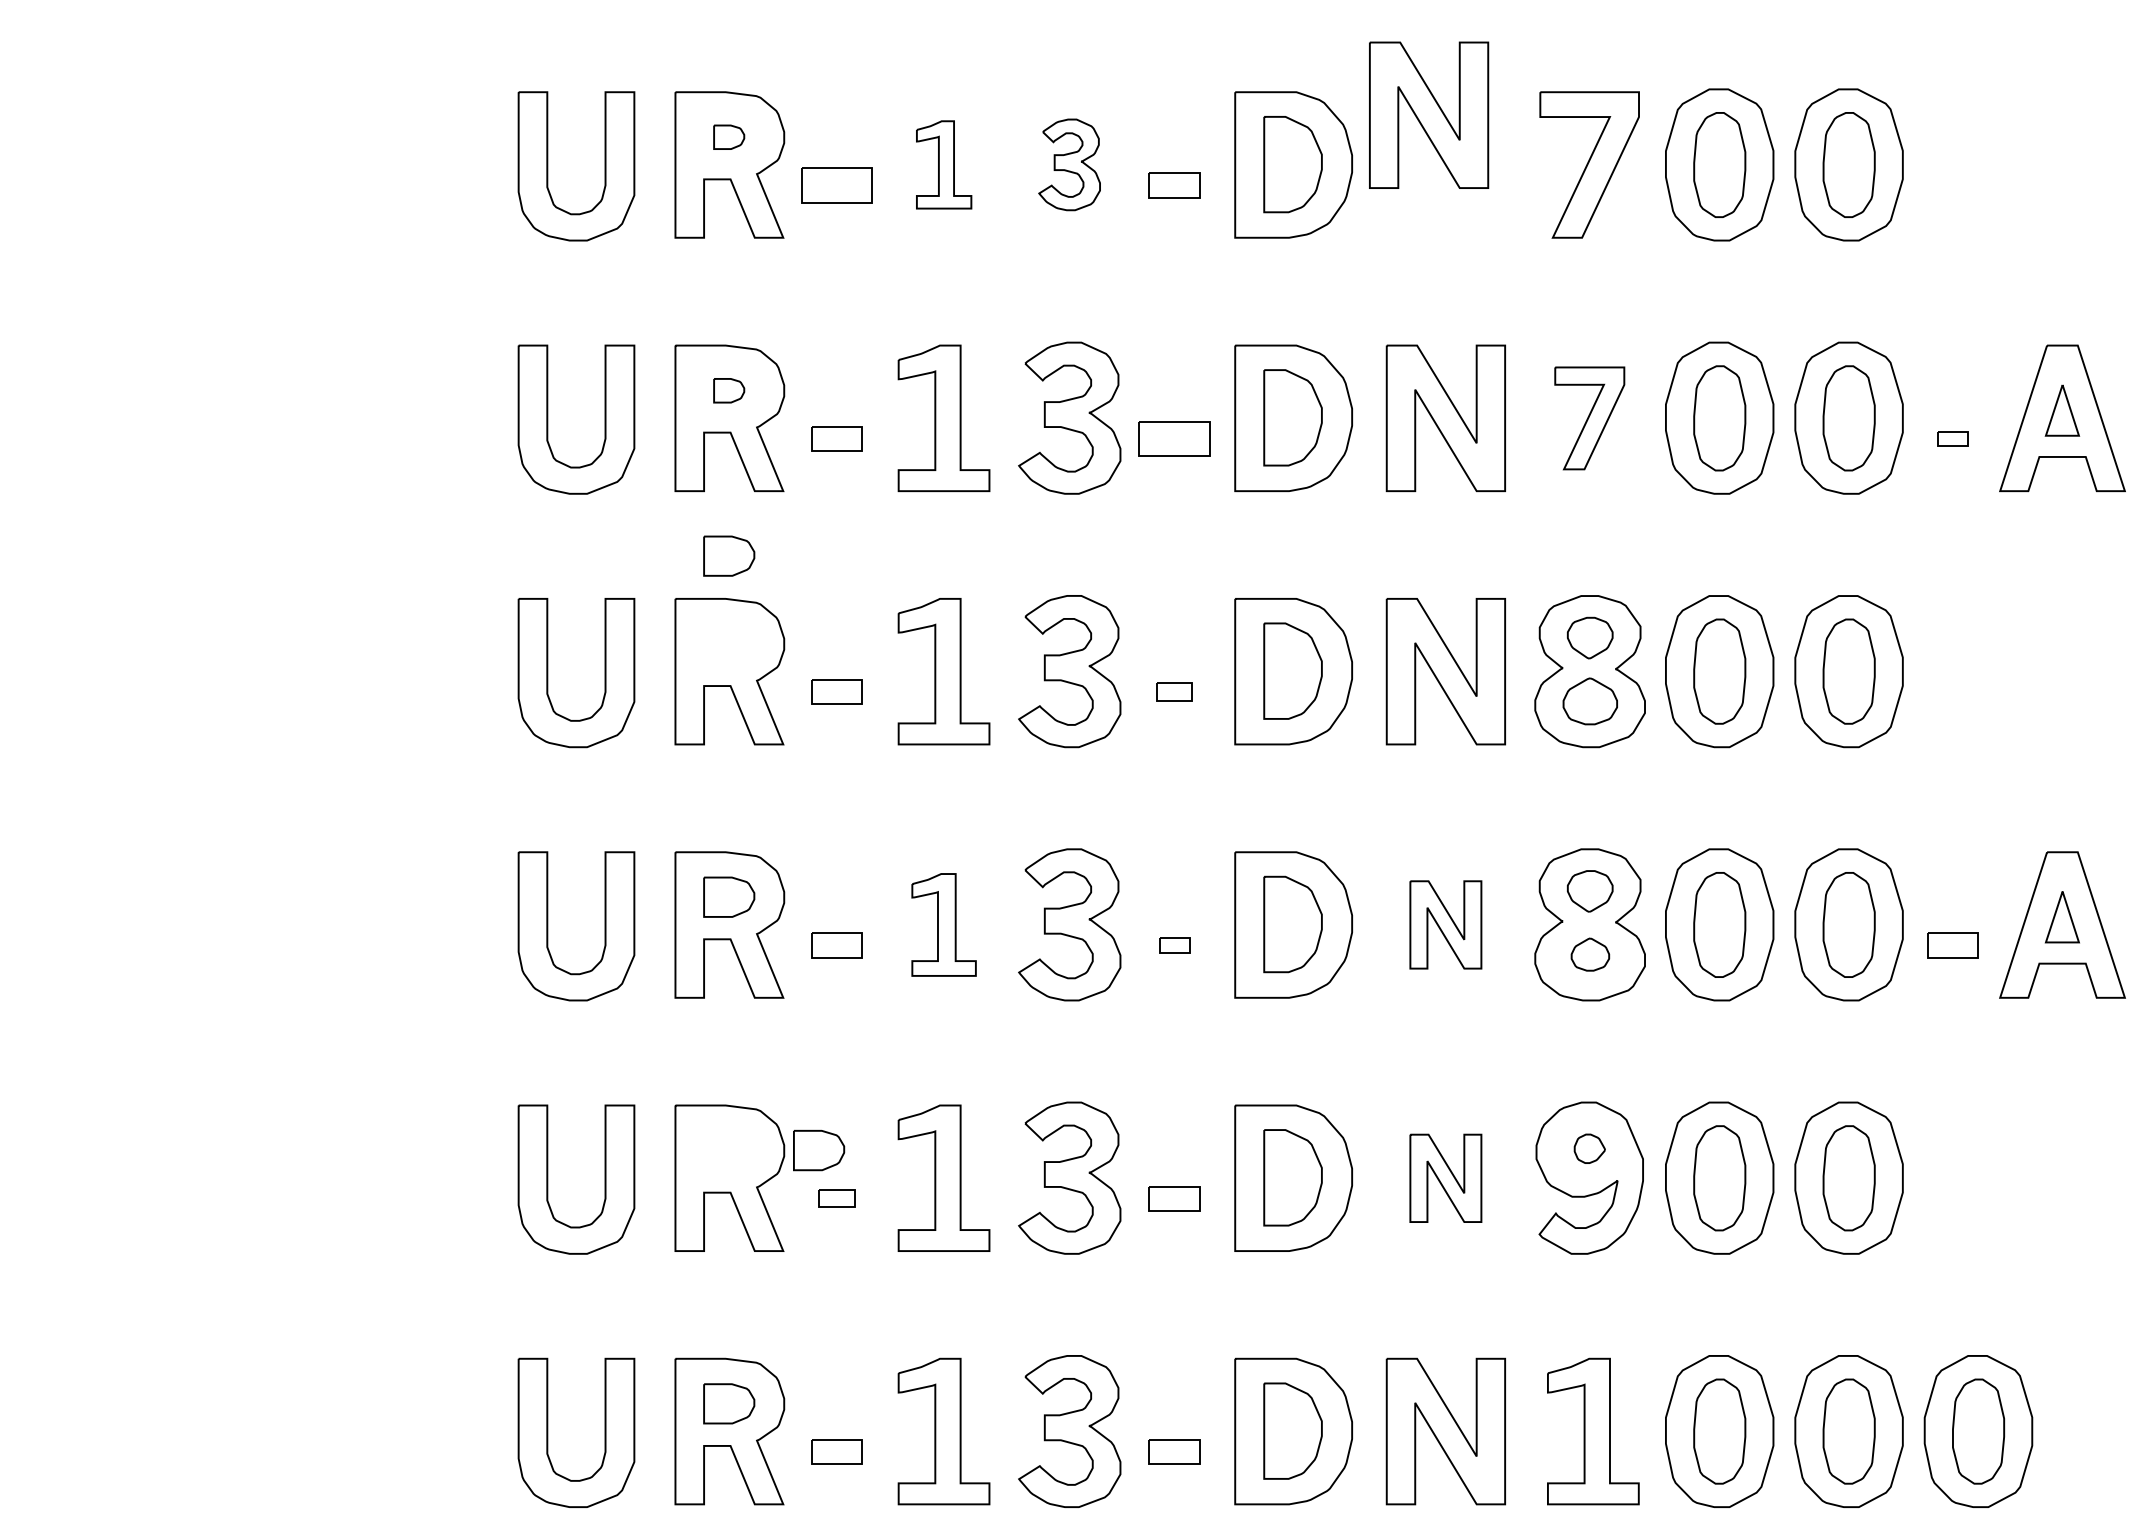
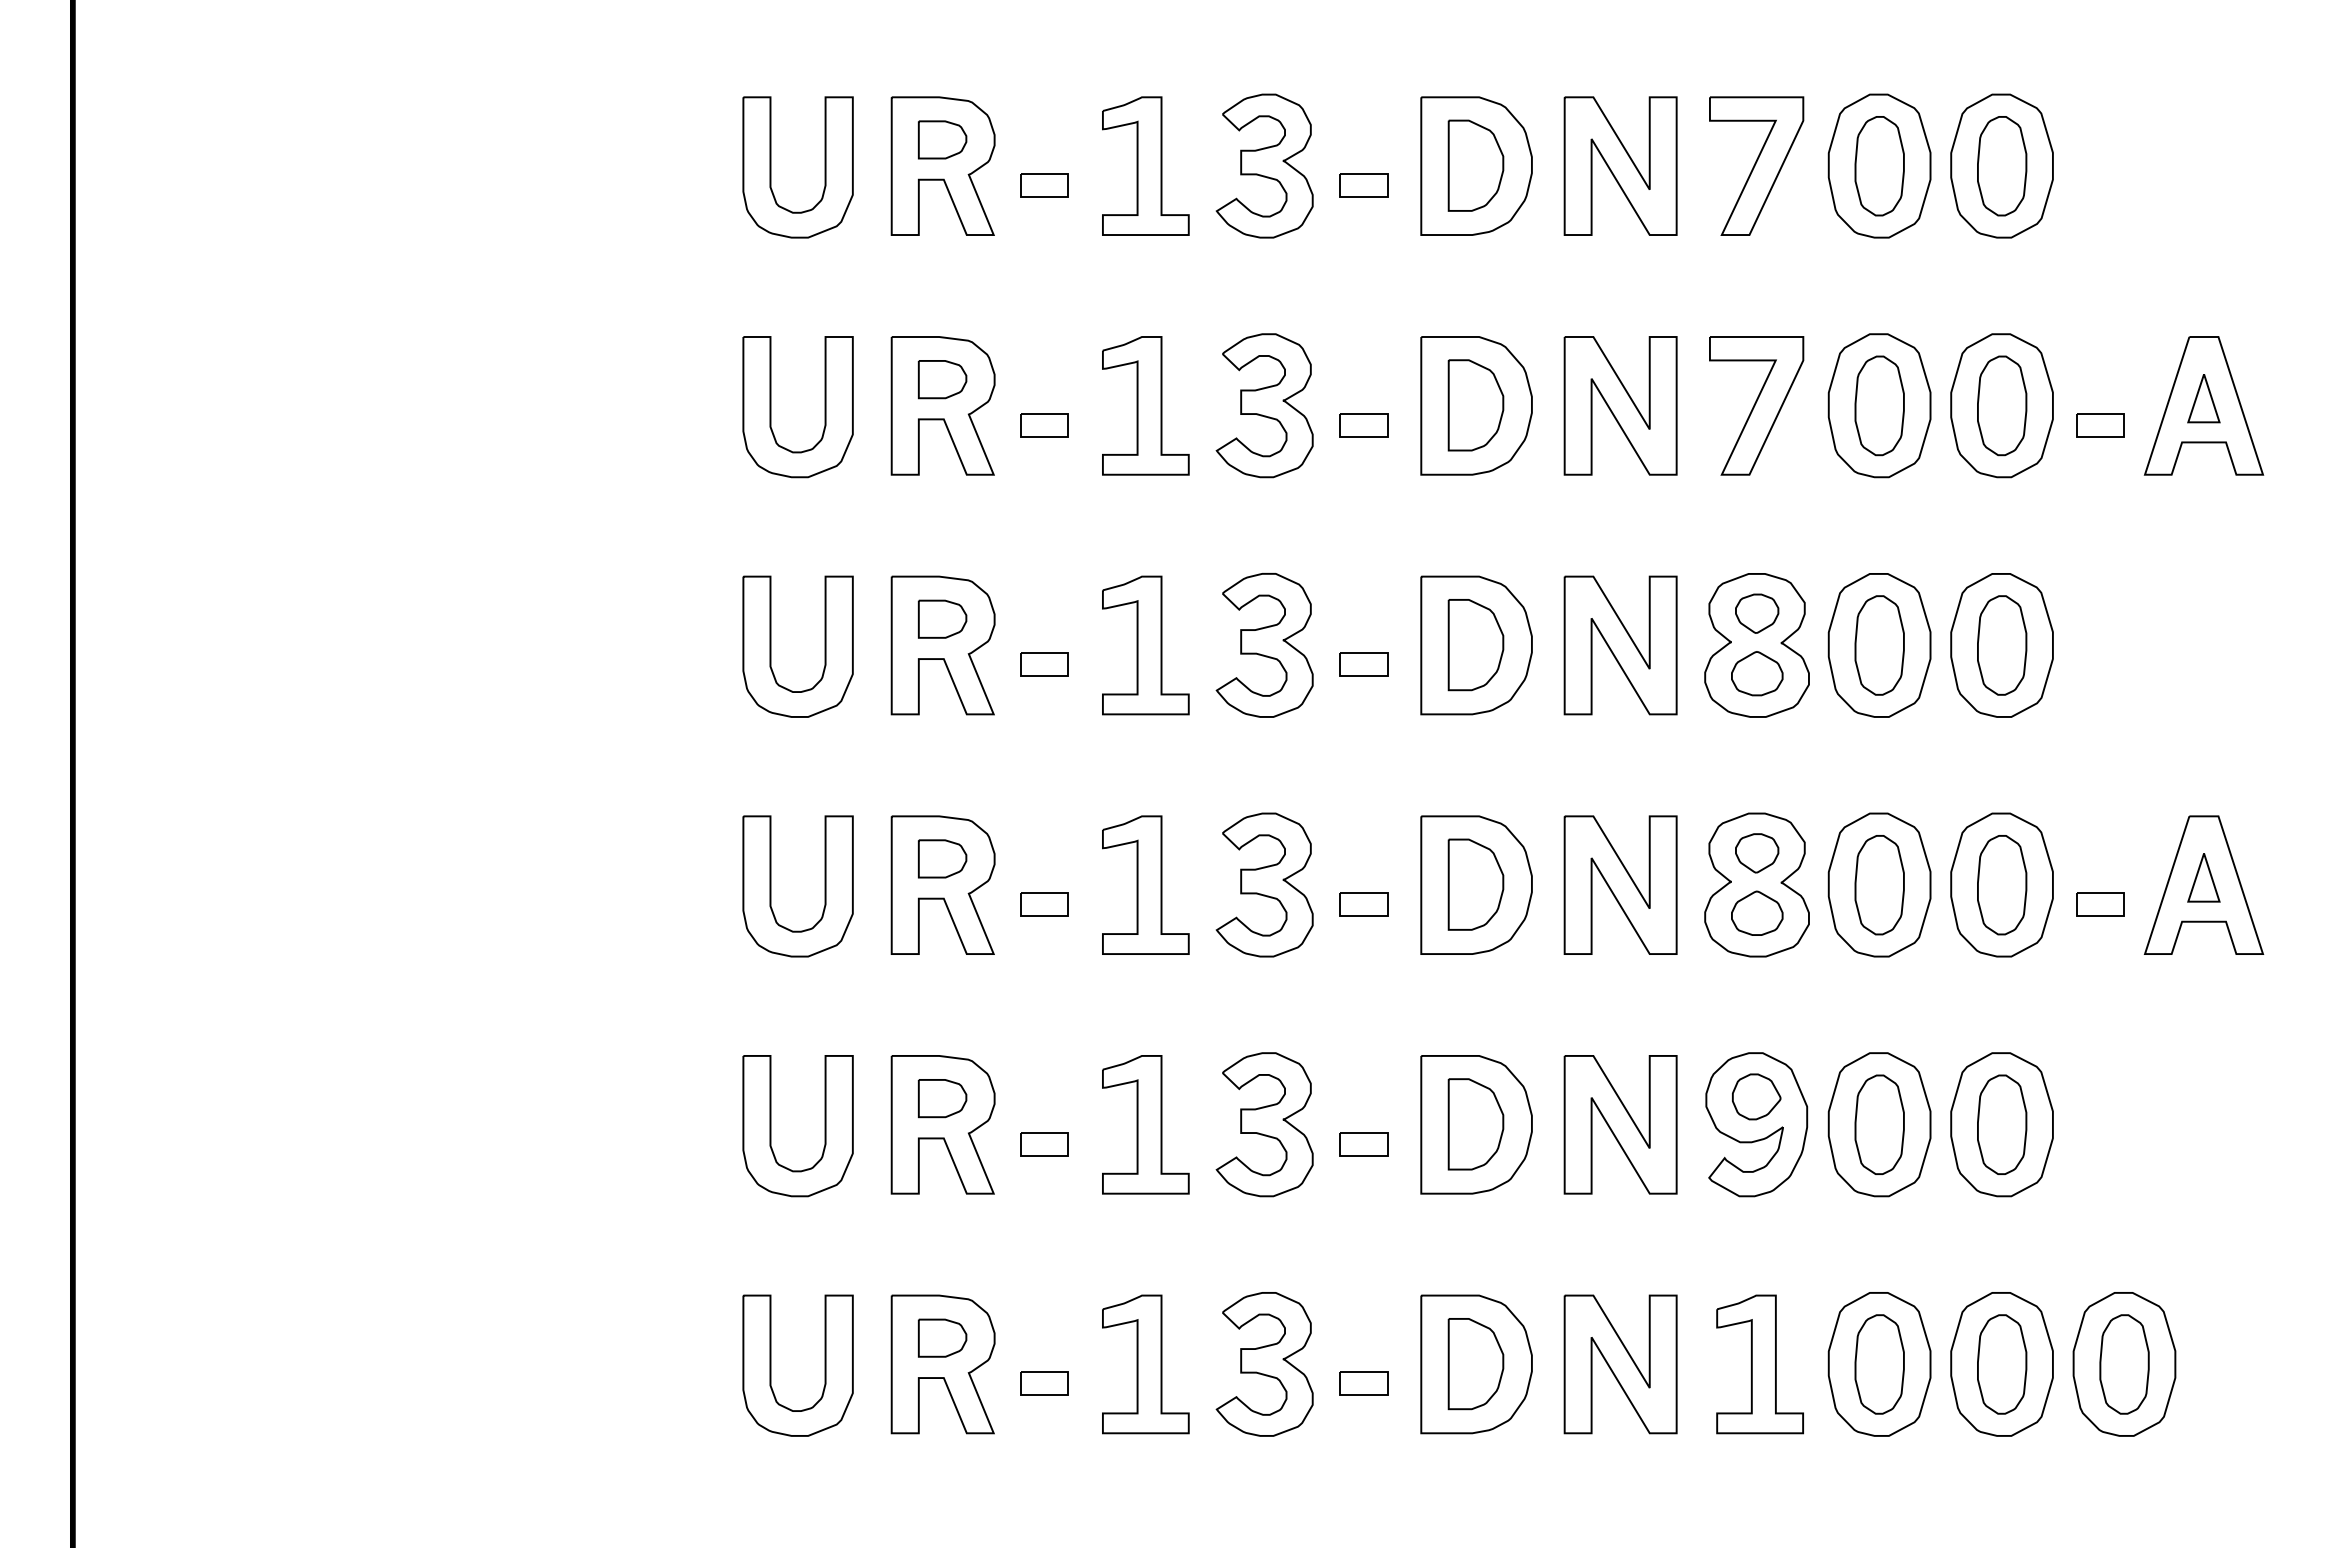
part: (1428, 114) -> (1620, 165), moved
part: (729, 136) -> (942, 139), size x1.67
part: (943, 164) -> (1145, 165), size x1.67
part: (1069, 164) -> (1264, 165), size x1.67
part: (836, 185) -> (1044, 185), size x0.71
part: (729, 390) -> (942, 379), size x1.67
part: (1589, 417) -> (1756, 405), size x1.43
part: (1174, 439) -> (1363, 425), size x0.71
part: (1953, 439) -> (2100, 425), size x1.67
part: (729, 555) -> (942, 618), moved
part: (1174, 691) -> (1363, 664), size x1.43
part: (943, 924) -> (1145, 884), size x1.43
part: (1445, 924) -> (1620, 884), size x1.67
part: (1174, 945) -> (1363, 904), size x1.67
part: (1590, 953) -> (1757, 912), size x1.43
part: (1589, 1148) -> (1756, 1096), size x1.67
part: (818, 1150) -> (942, 1098), moved
part: (1445, 1177) -> (1620, 1124), size x1.67
part: (836, 1199) -> (1044, 1144), size x1.43

